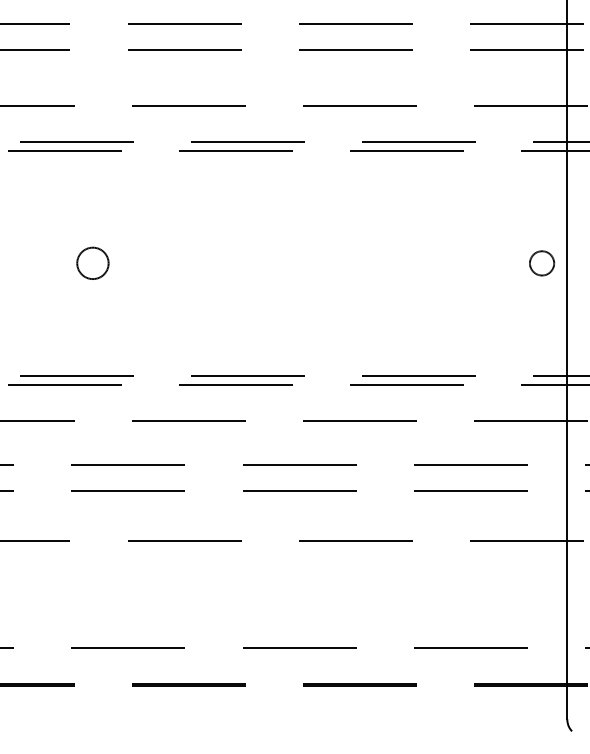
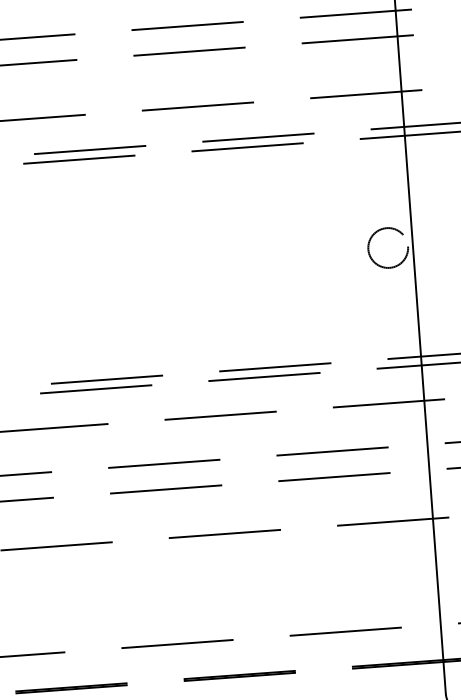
circle: (541, 263) -> (387, 248), size x1.67

